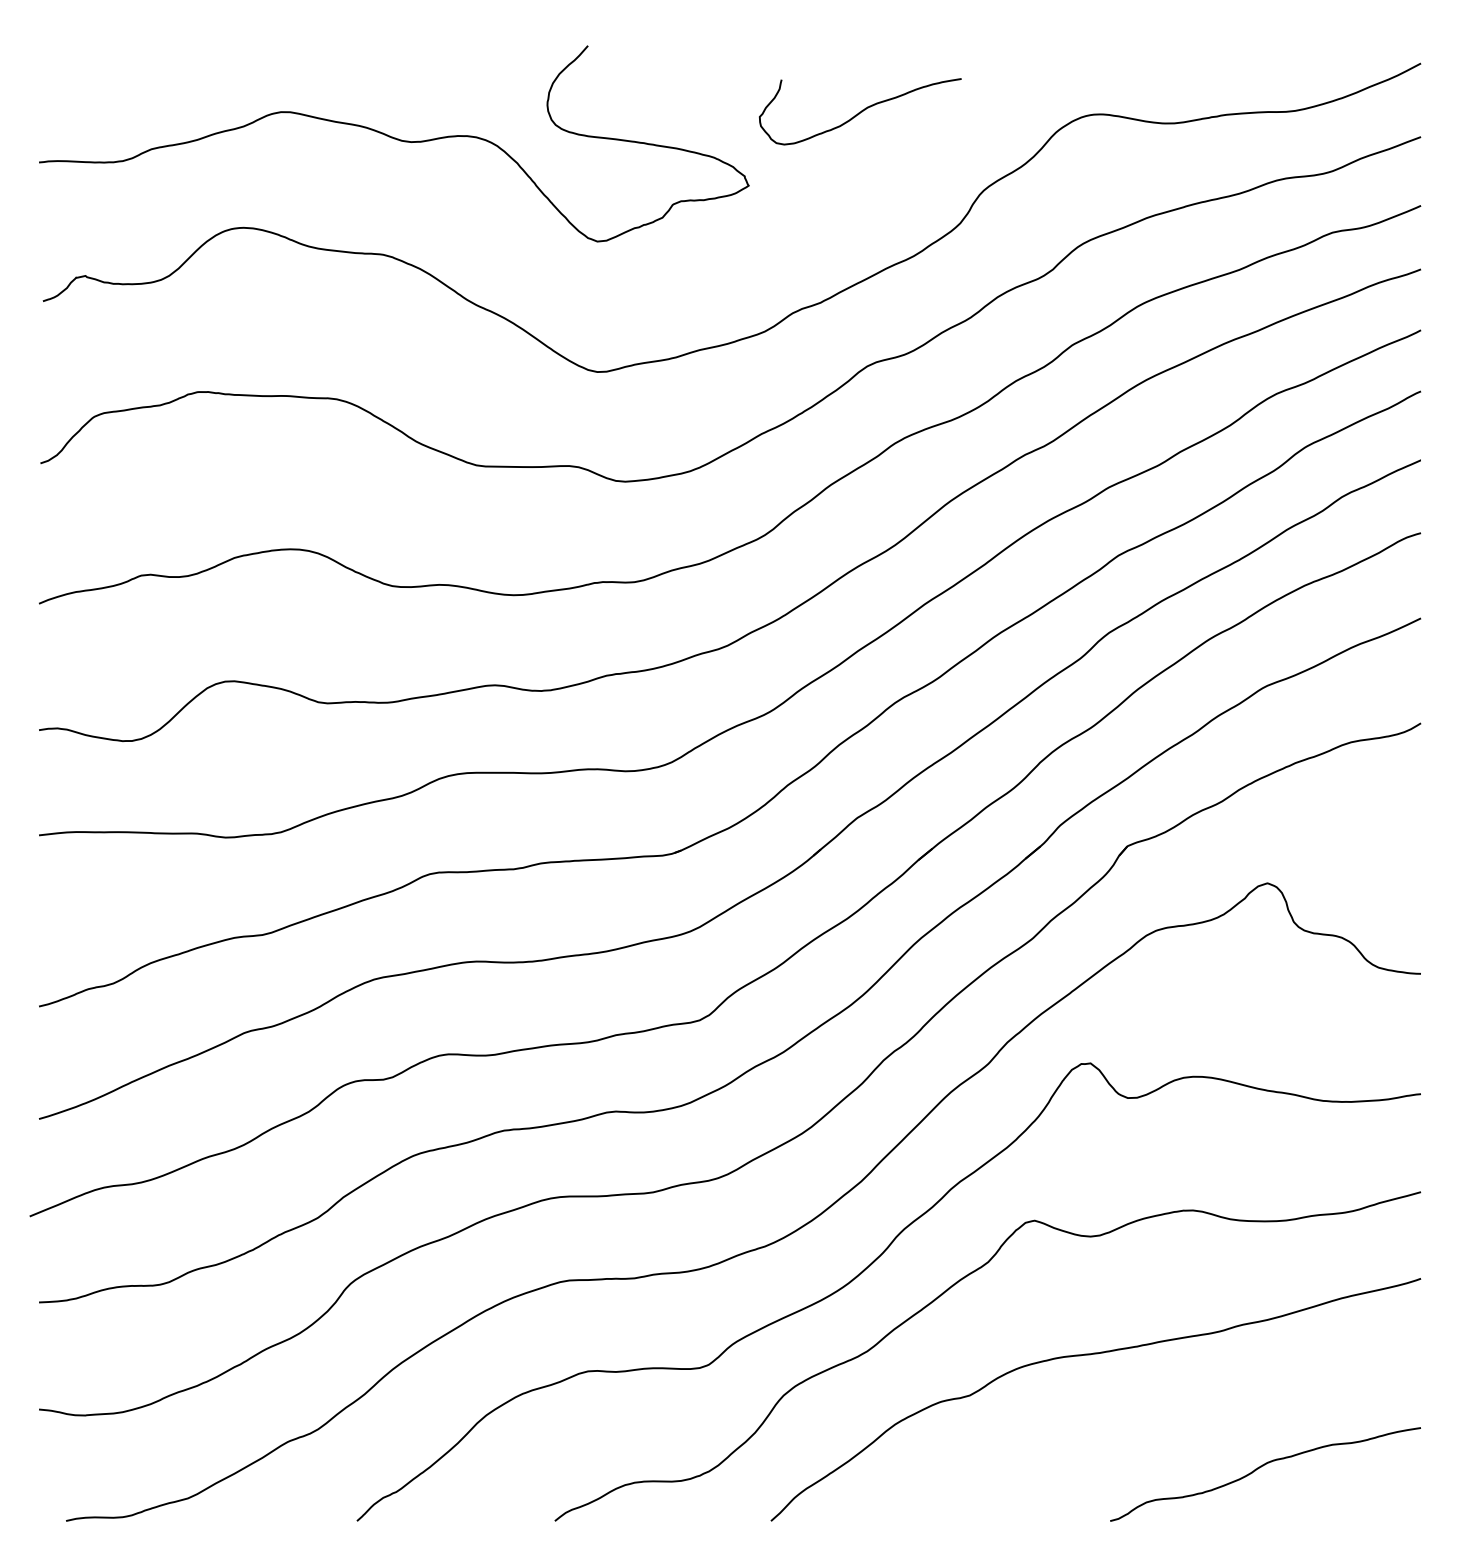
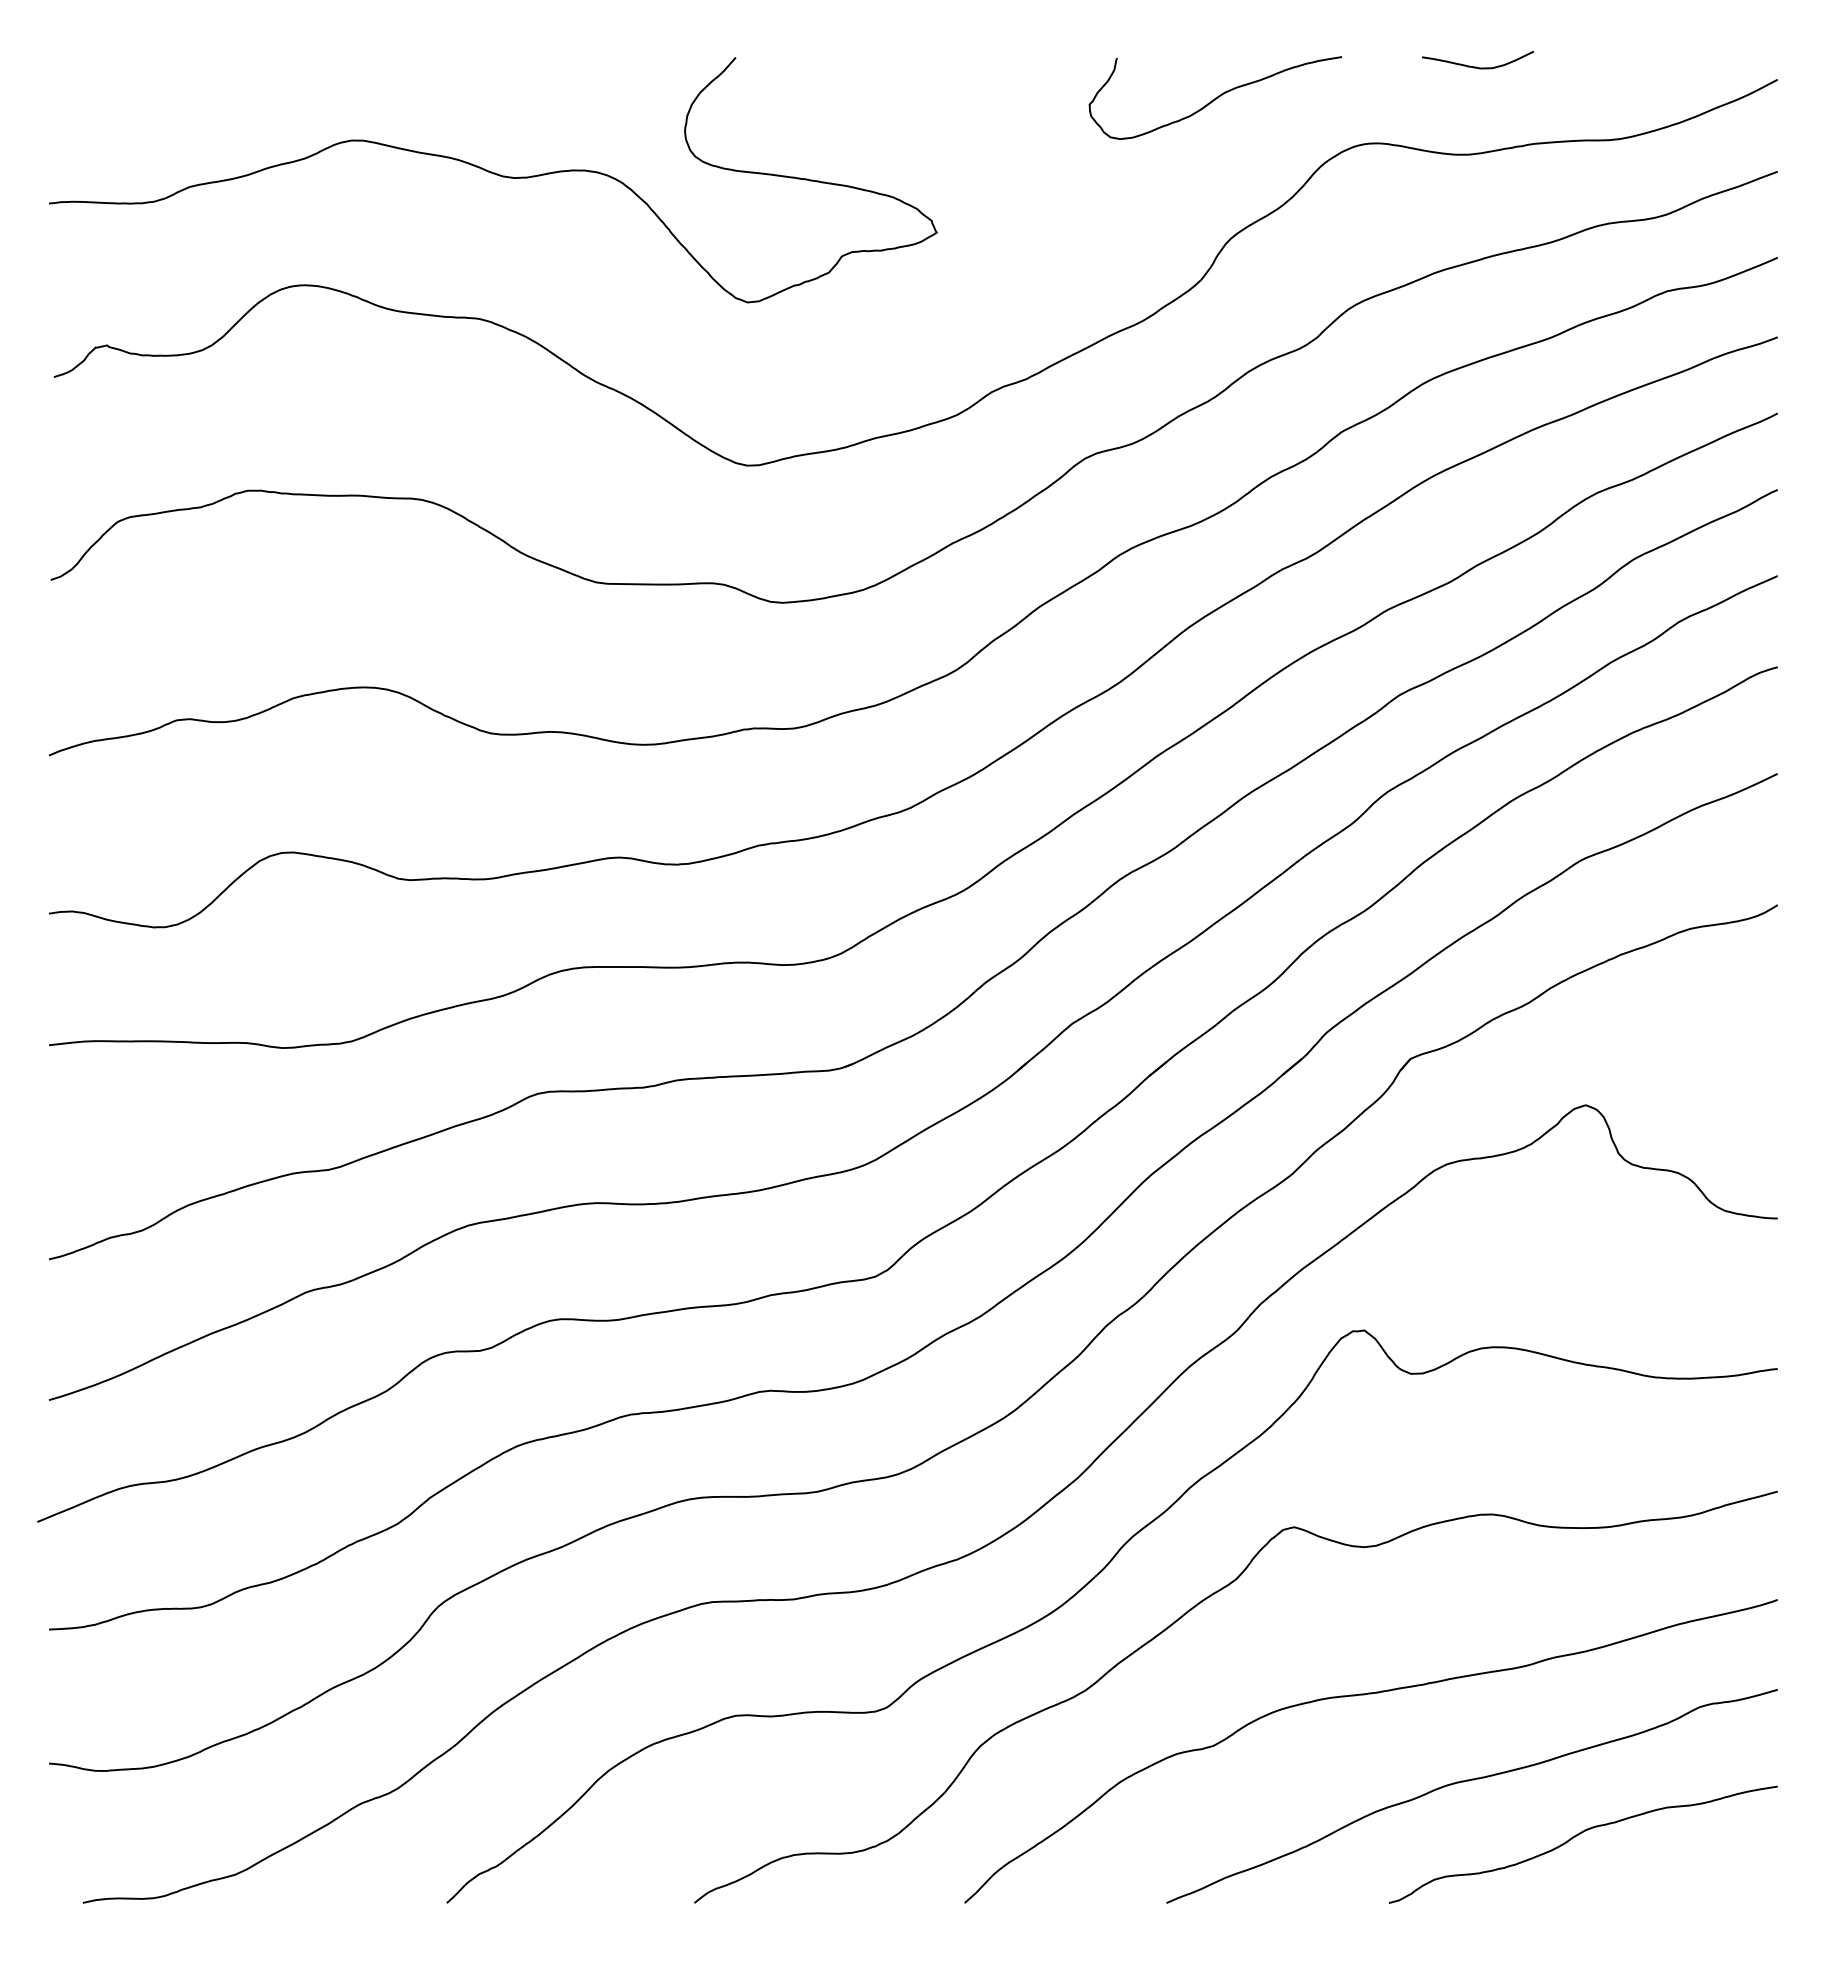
curve: (1180, 52) -> (1476, 66), added
curve: (860, 111) -> (1215, 97), moved
curve: (1174, 1423) -> (1469, 1781), added

